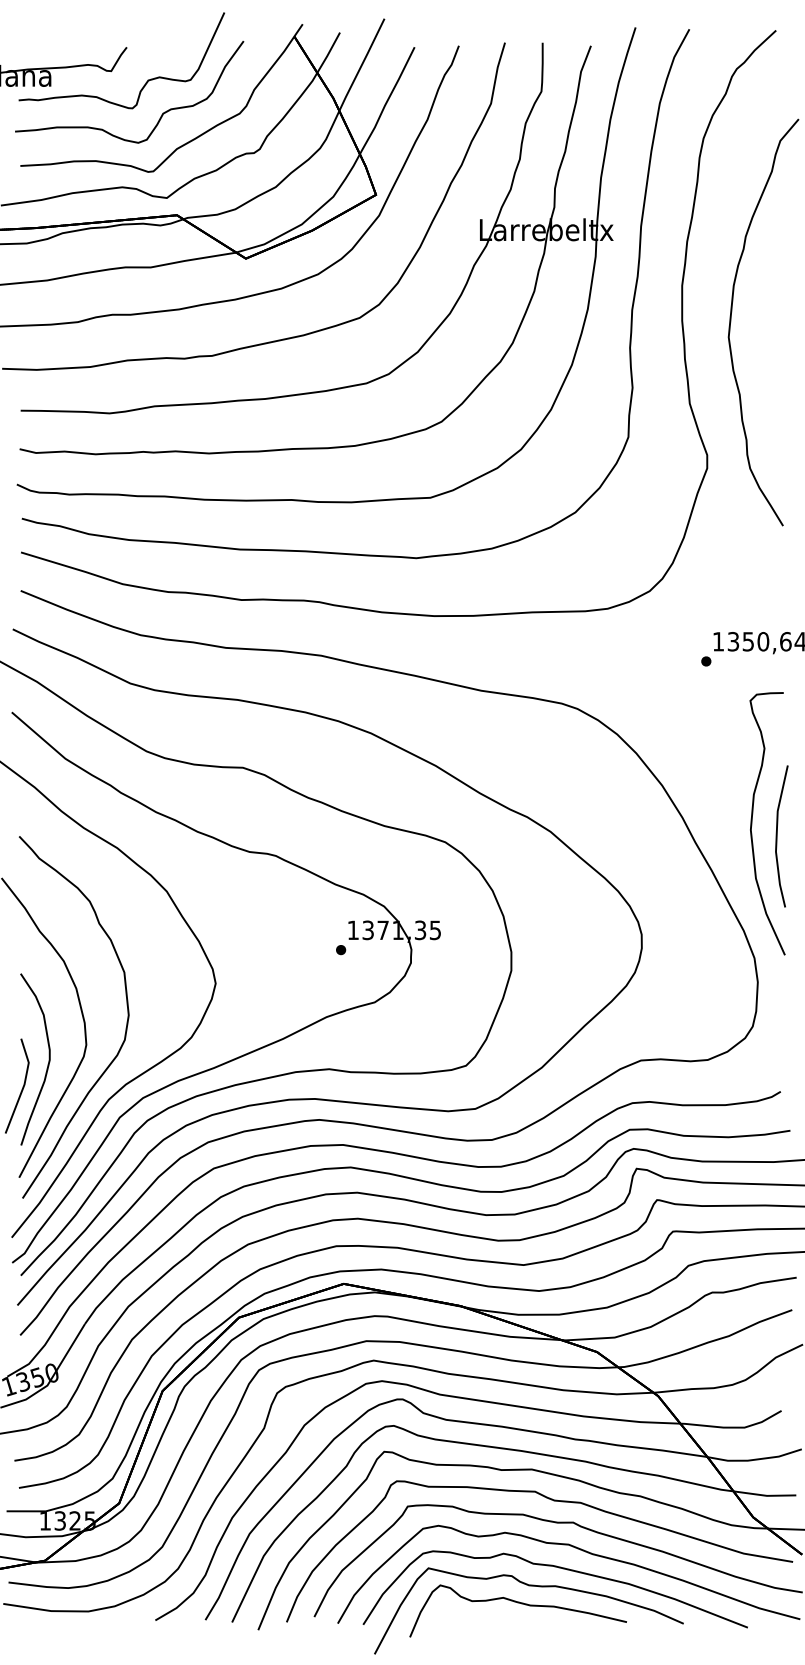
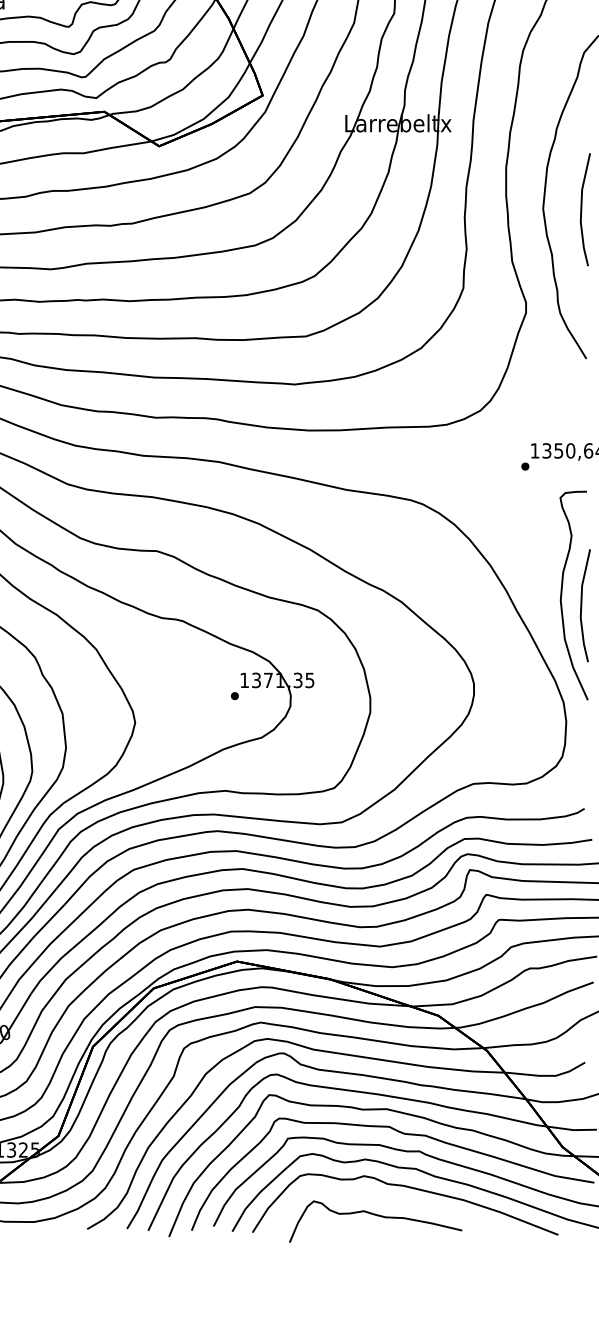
line: (777, 338) -> (581, 209), added
part: (528, 1586) -> (383, 1202), removed

